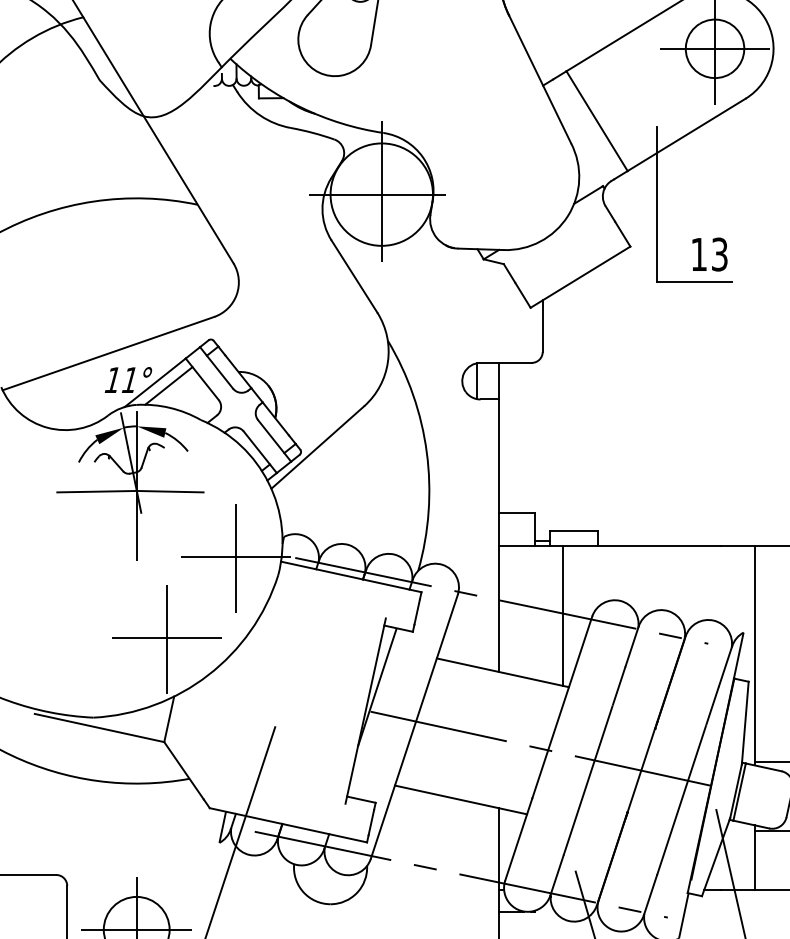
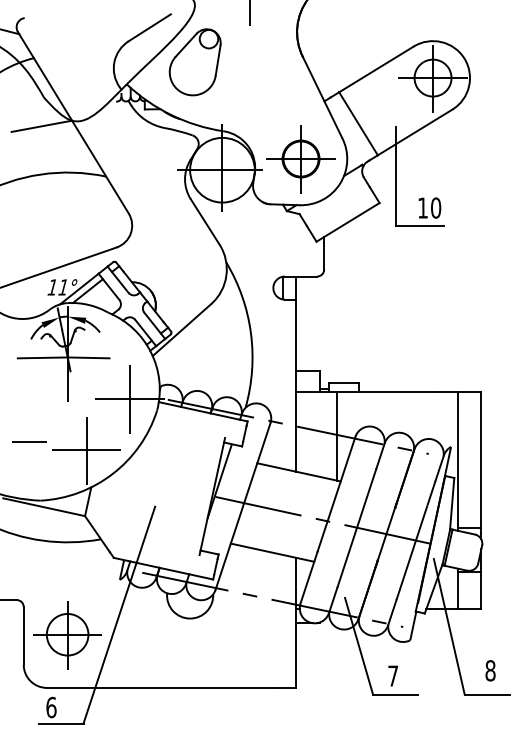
line: (95, 123) -> (41, 125), added
part: (505, 177) -> (300, 159), added
text: (720, 253) -> (436, 207), 13 -> 10
line: (74, 623) -> (28, 441), added

